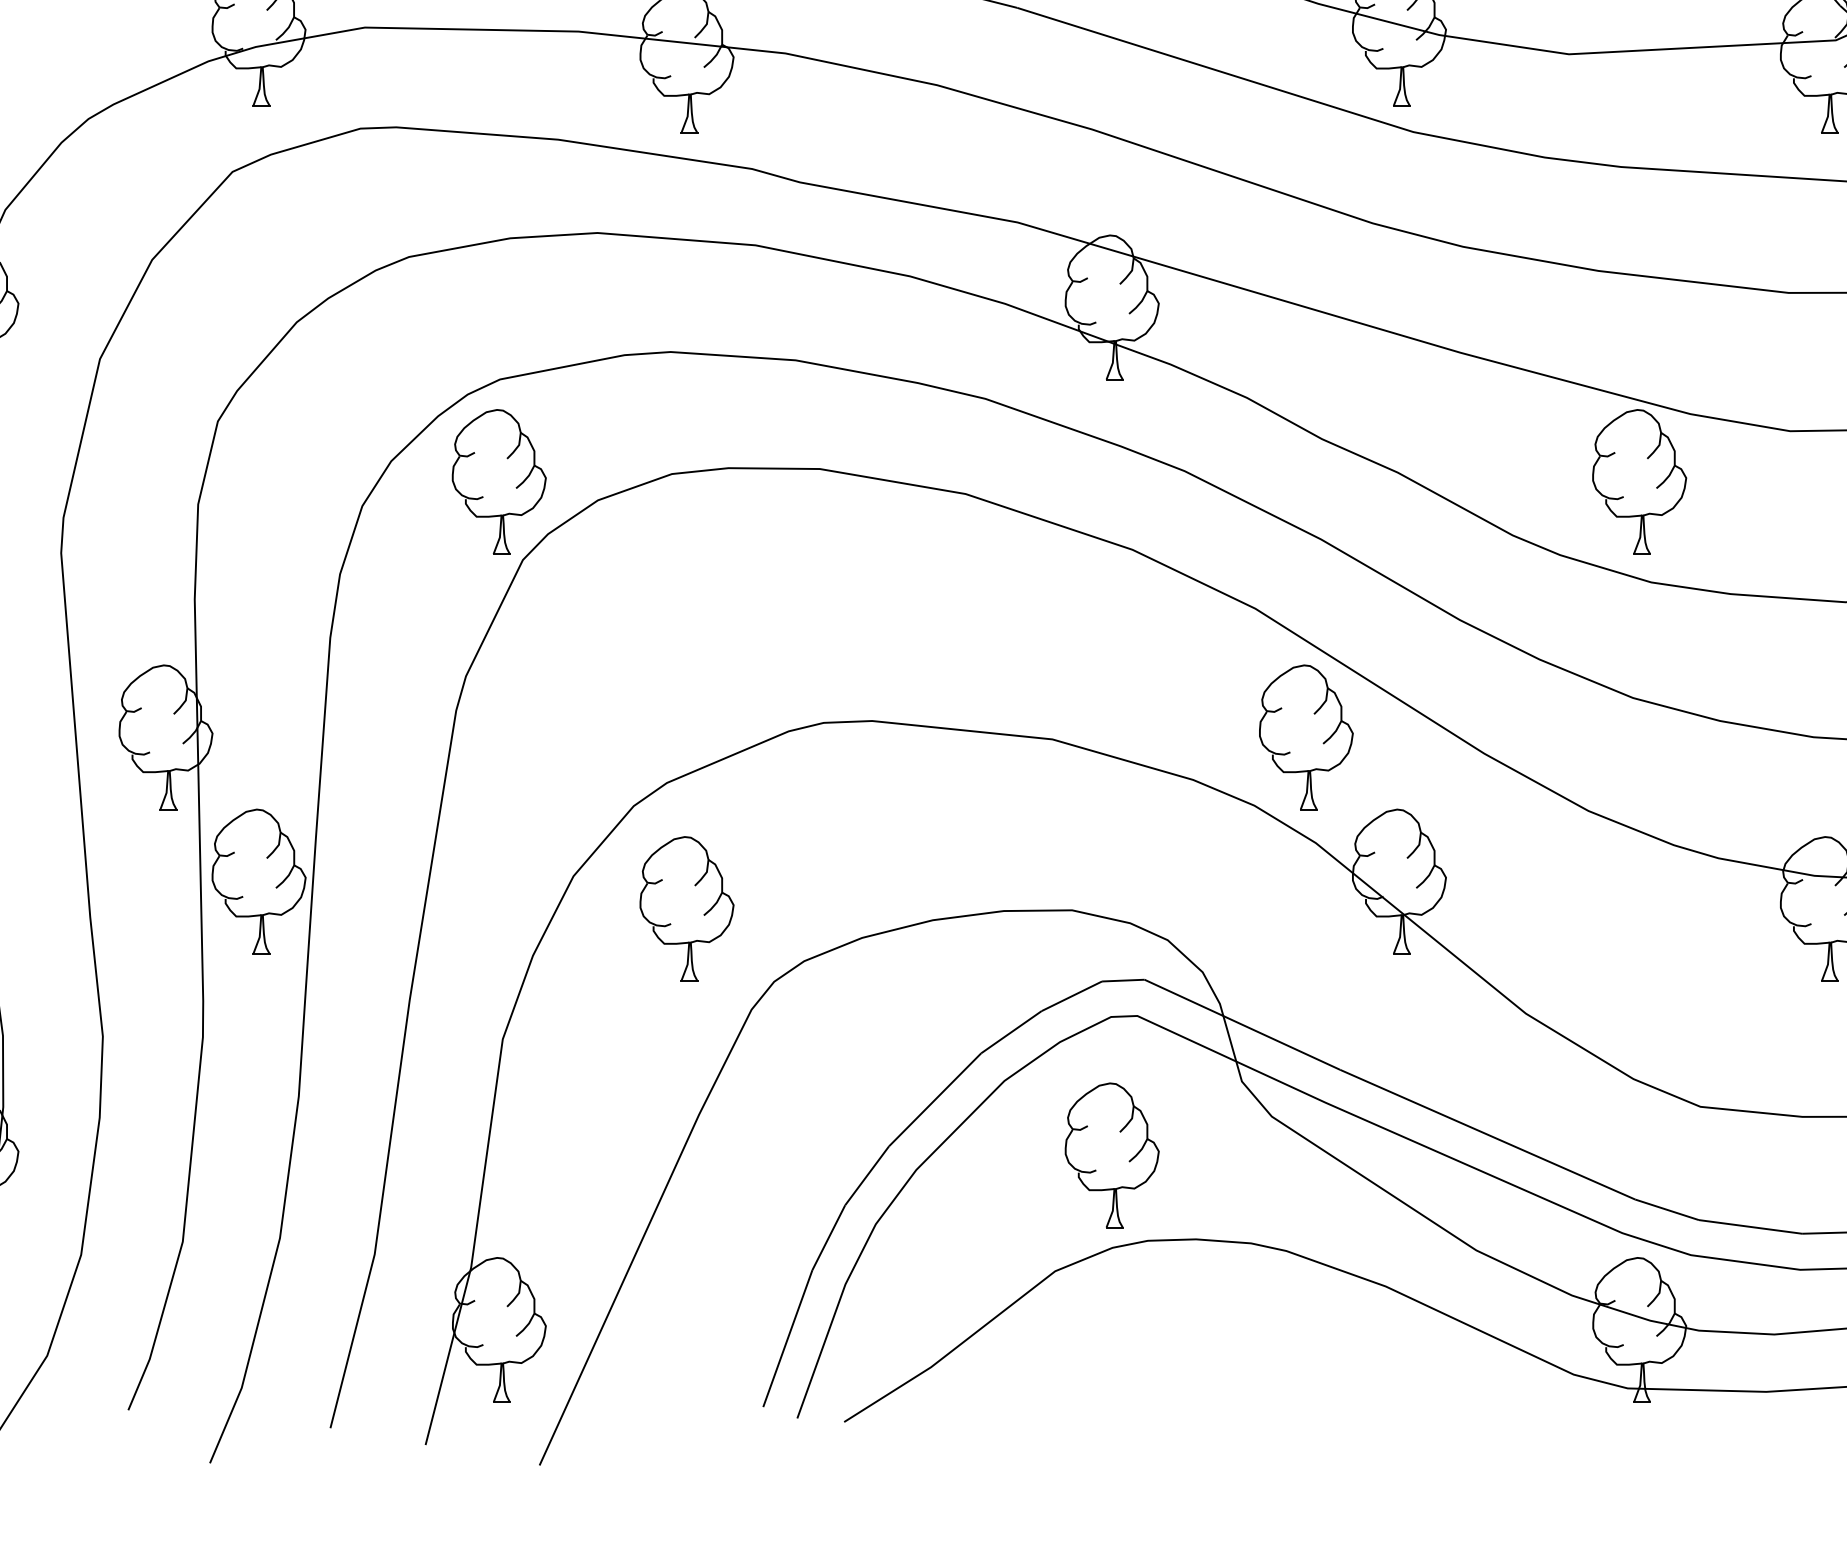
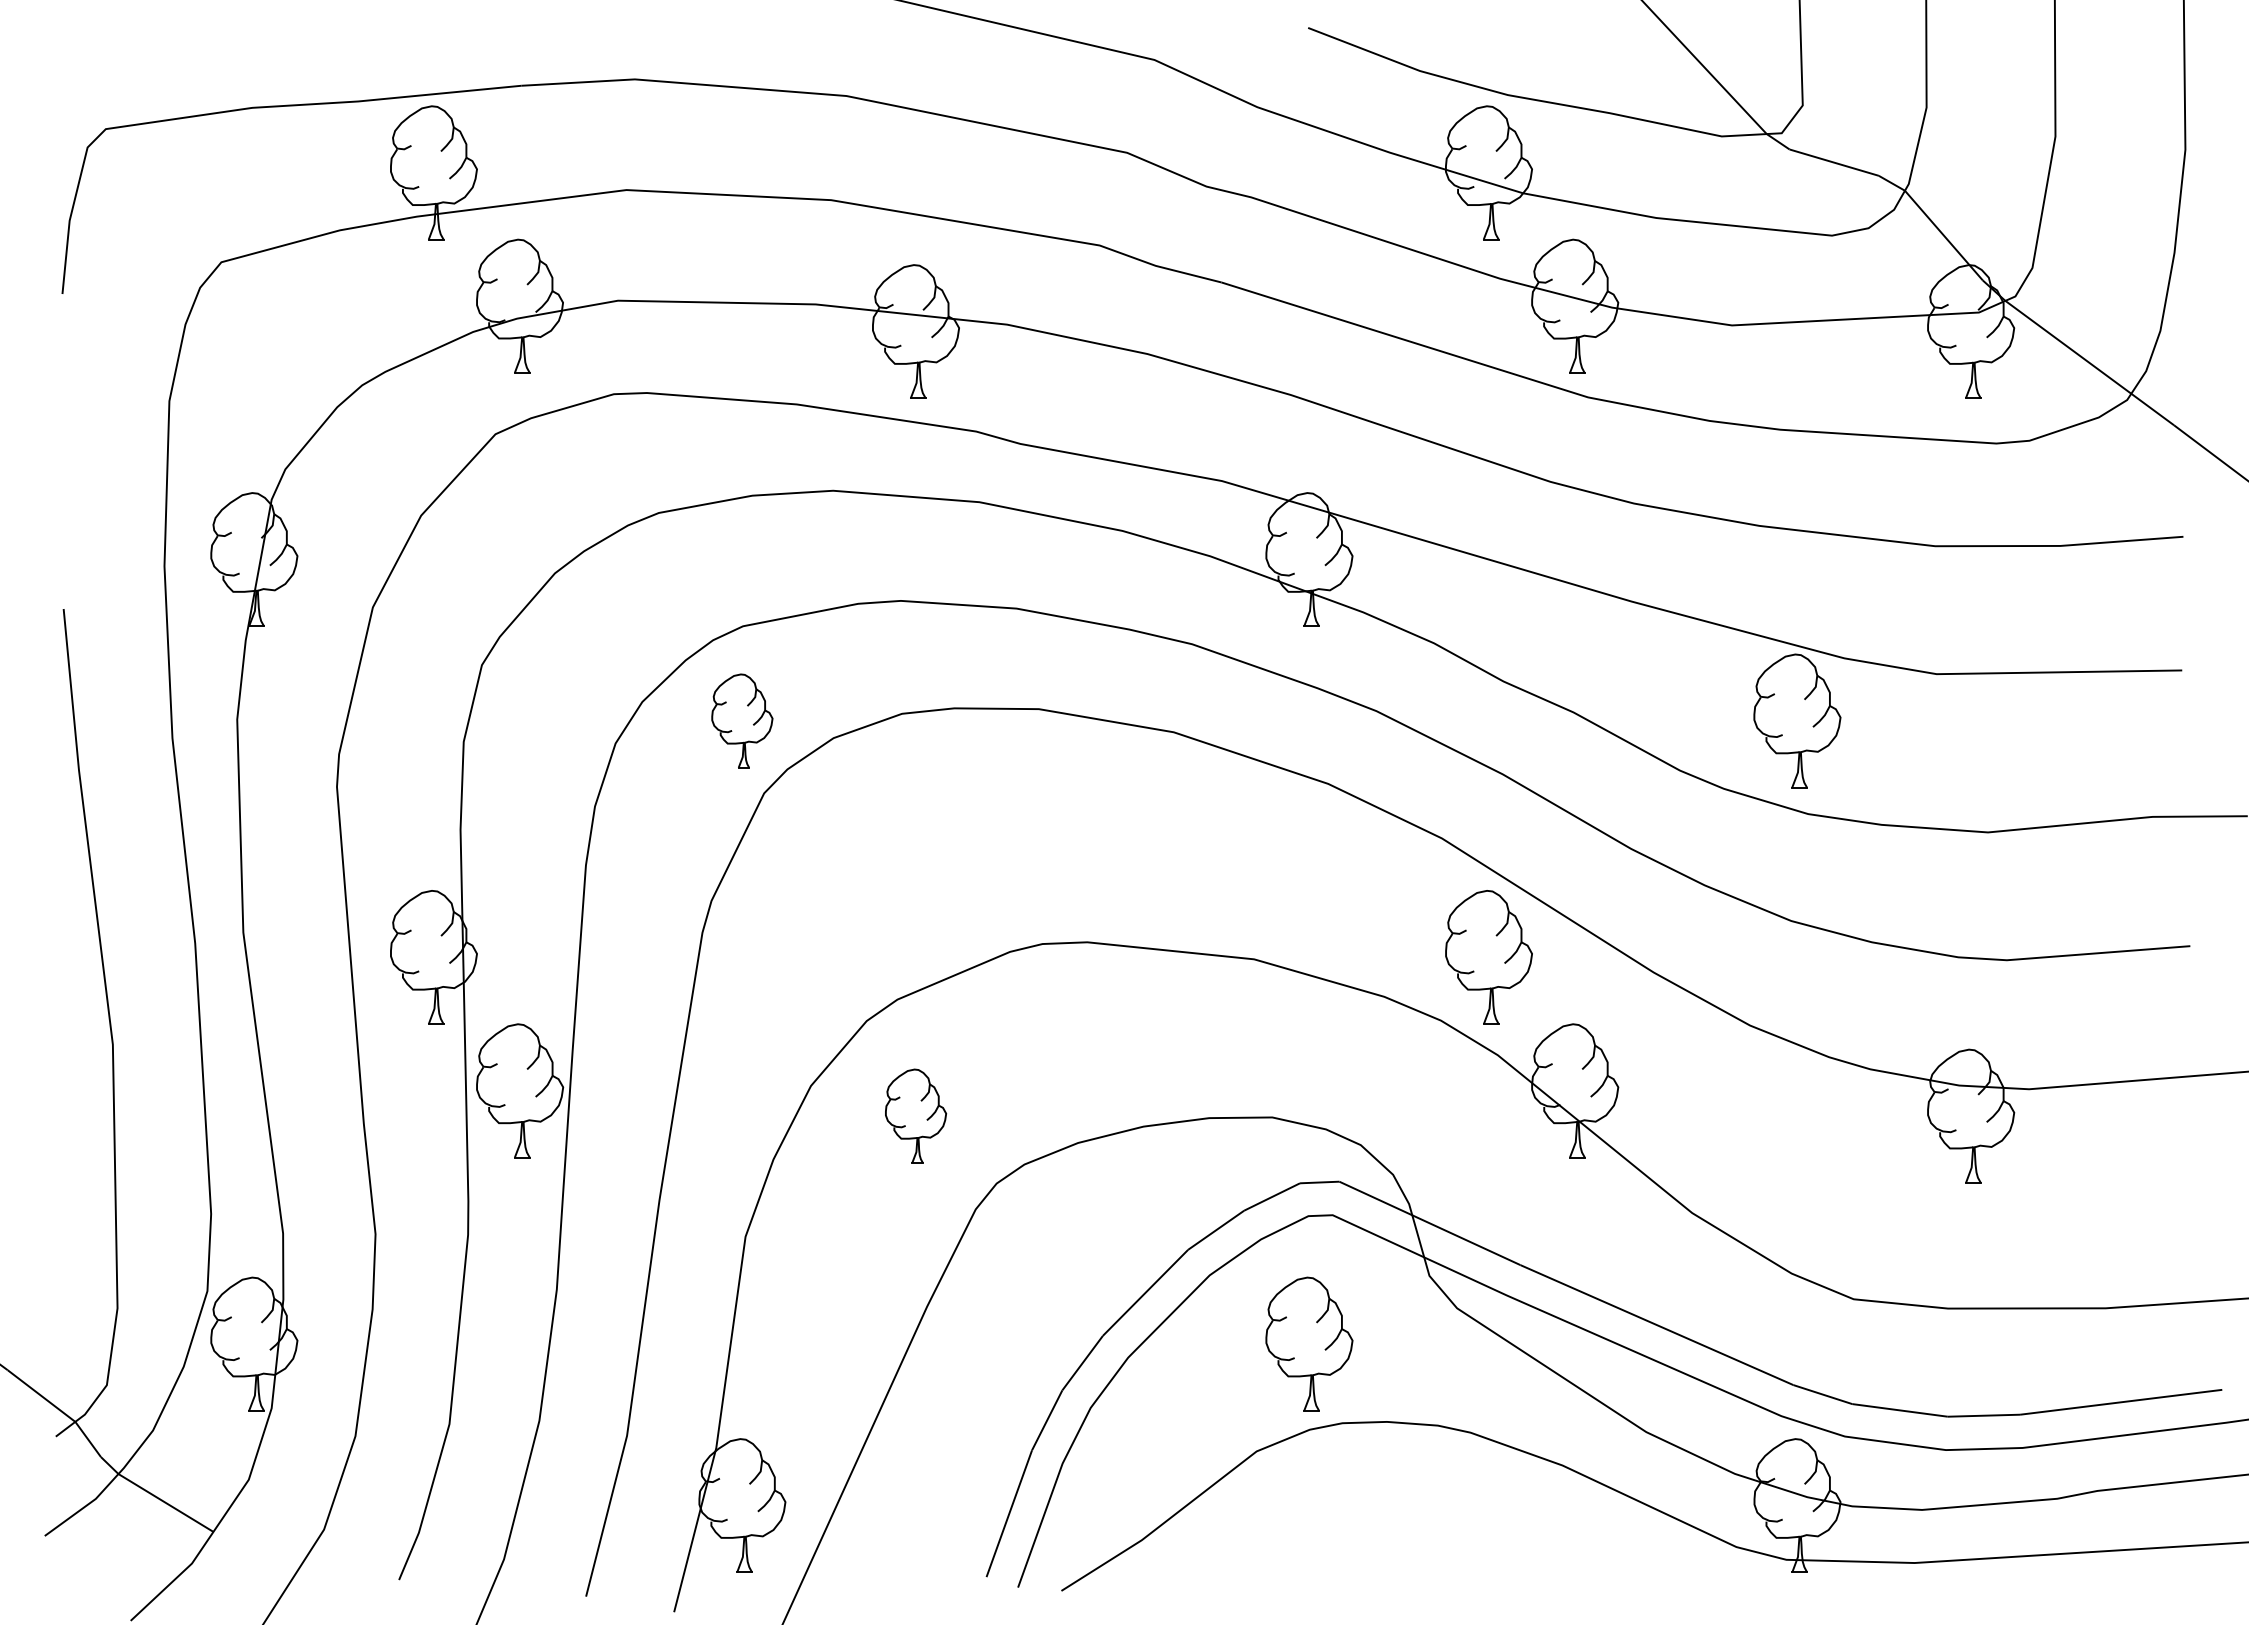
part: (499, 481) -> (742, 720), size x0.7
part: (686, 908) -> (915, 1115), size x0.7

